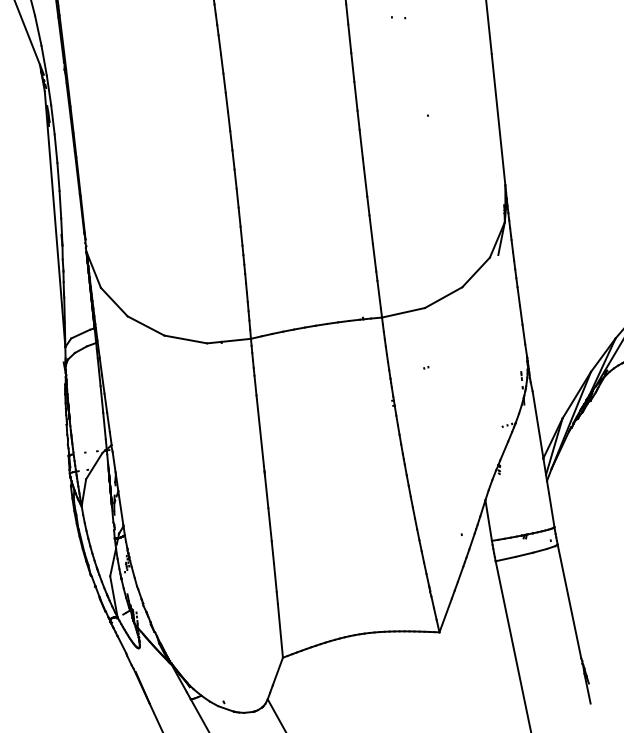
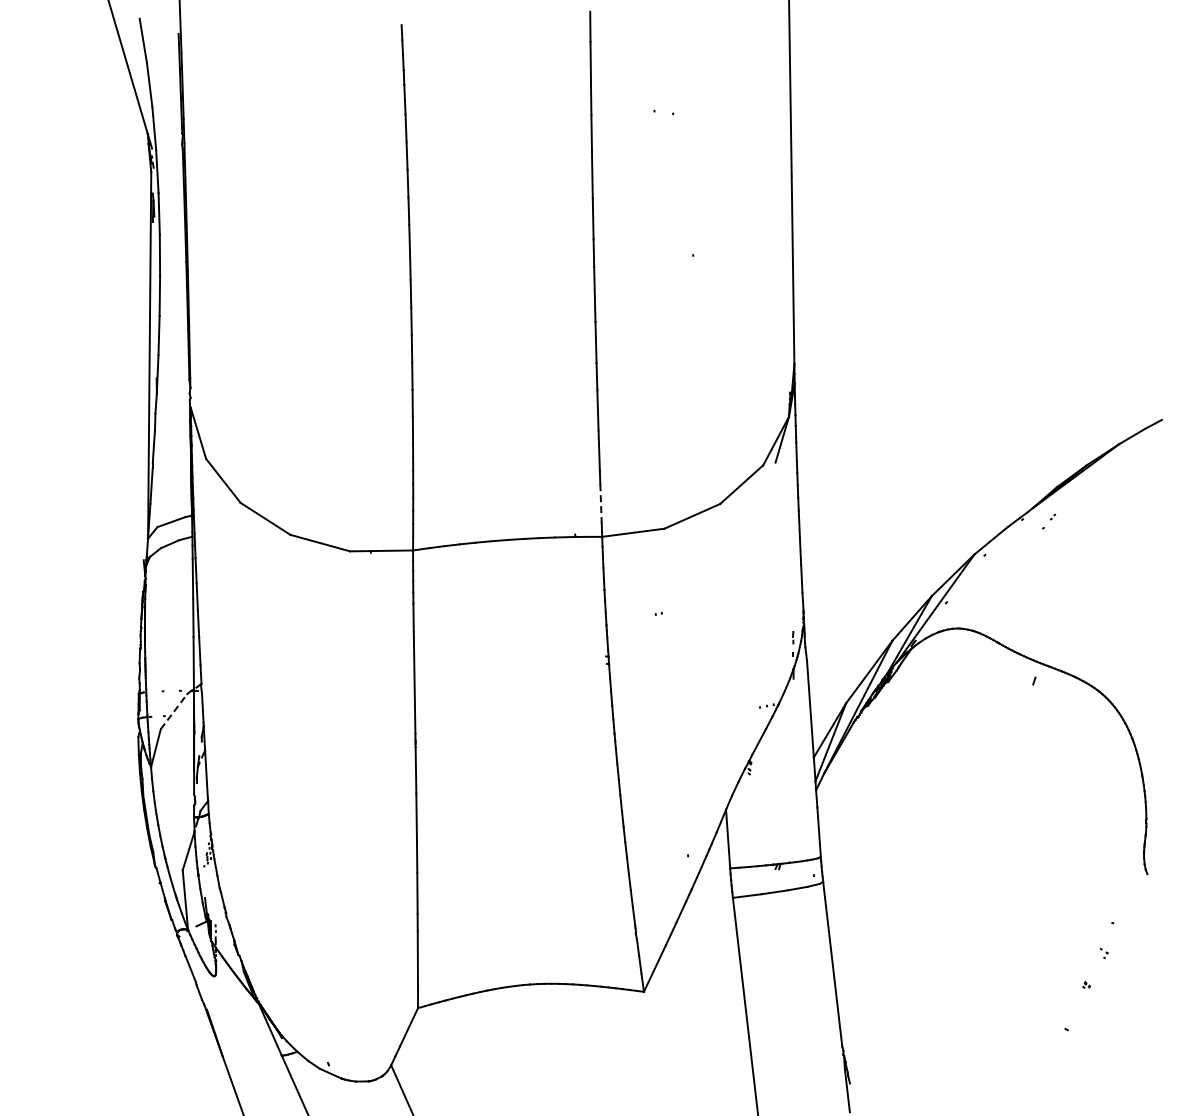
line: (379, 294) -> (601, 503), solid -> dashed
line: (94, 466) -> (174, 711), solid -> dashed

